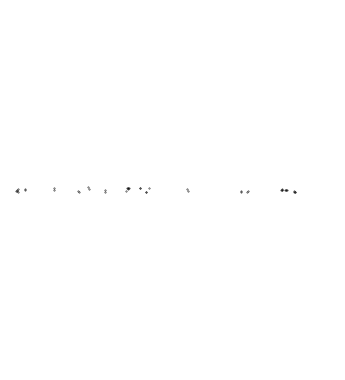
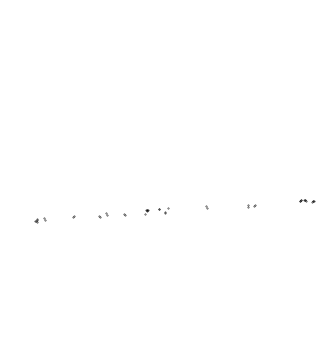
part: (83, 190) -> (102, 215), size x0.62
part: (244, 191) -> (251, 205), moved

